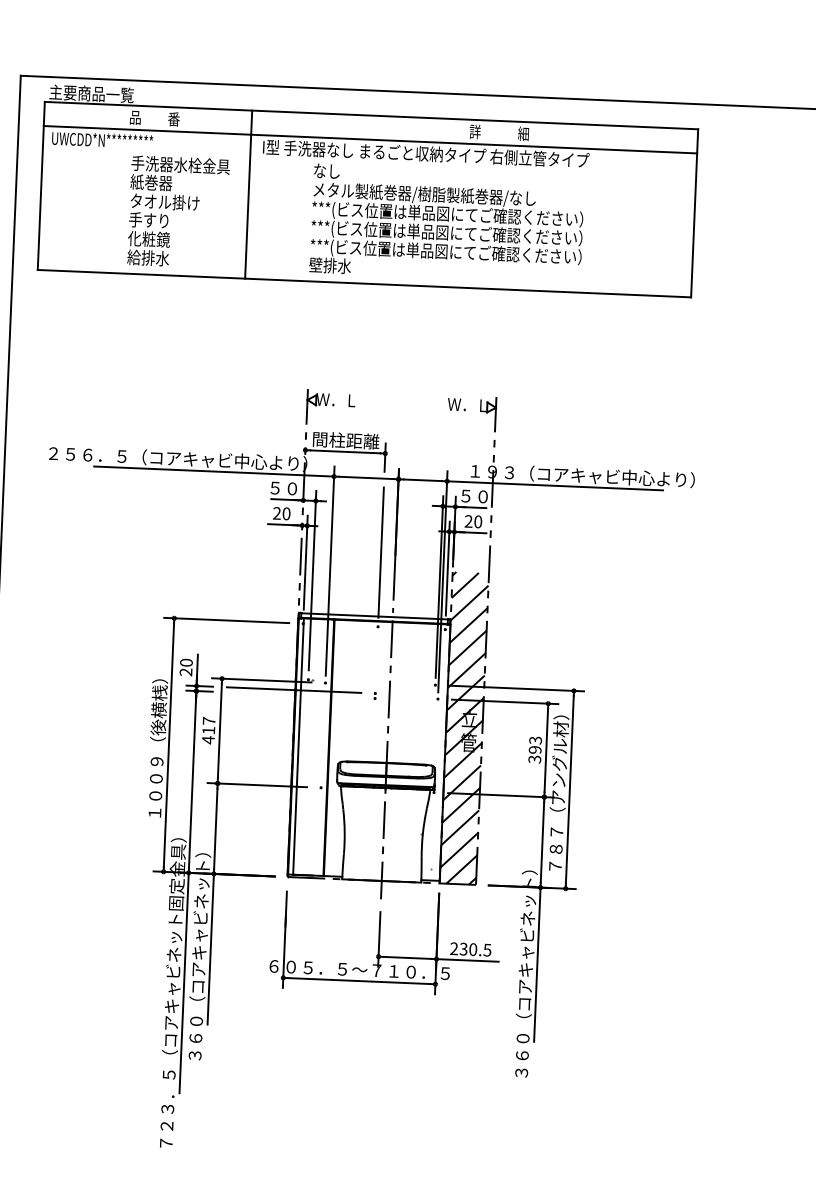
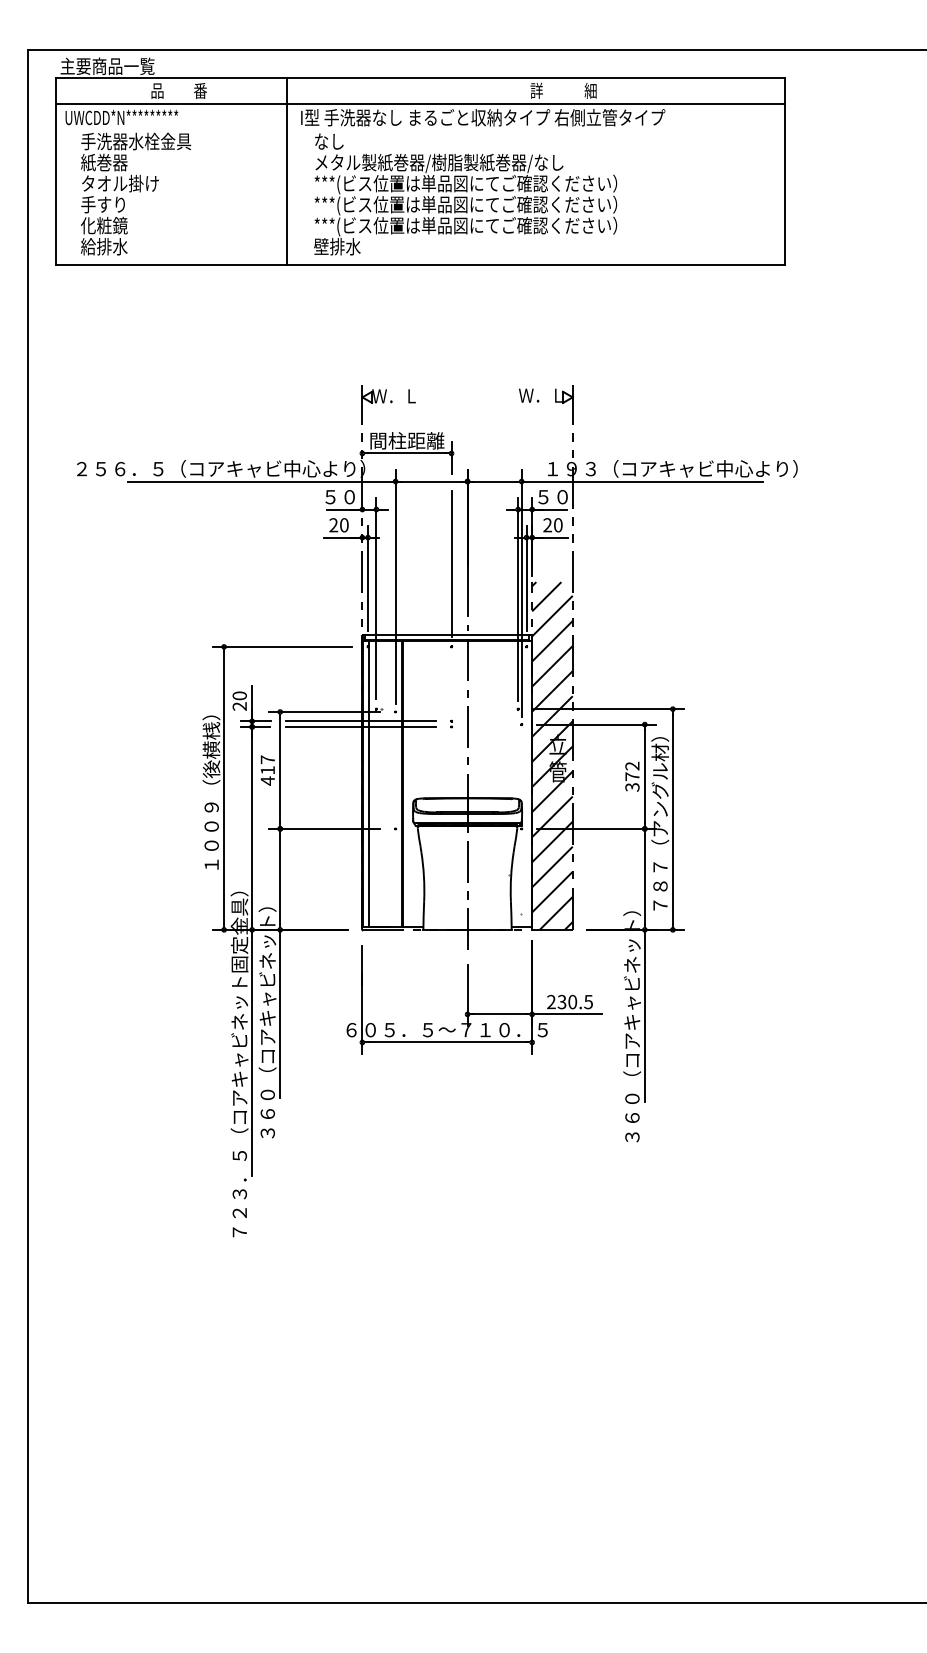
text: (179, 211) -> (136, 193), moved
text: (446, 223) -> (465, 194), moved
line: (293, 694) -> (360, 726), added
text: (535, 745) -> (632, 771), 393 -> 372

